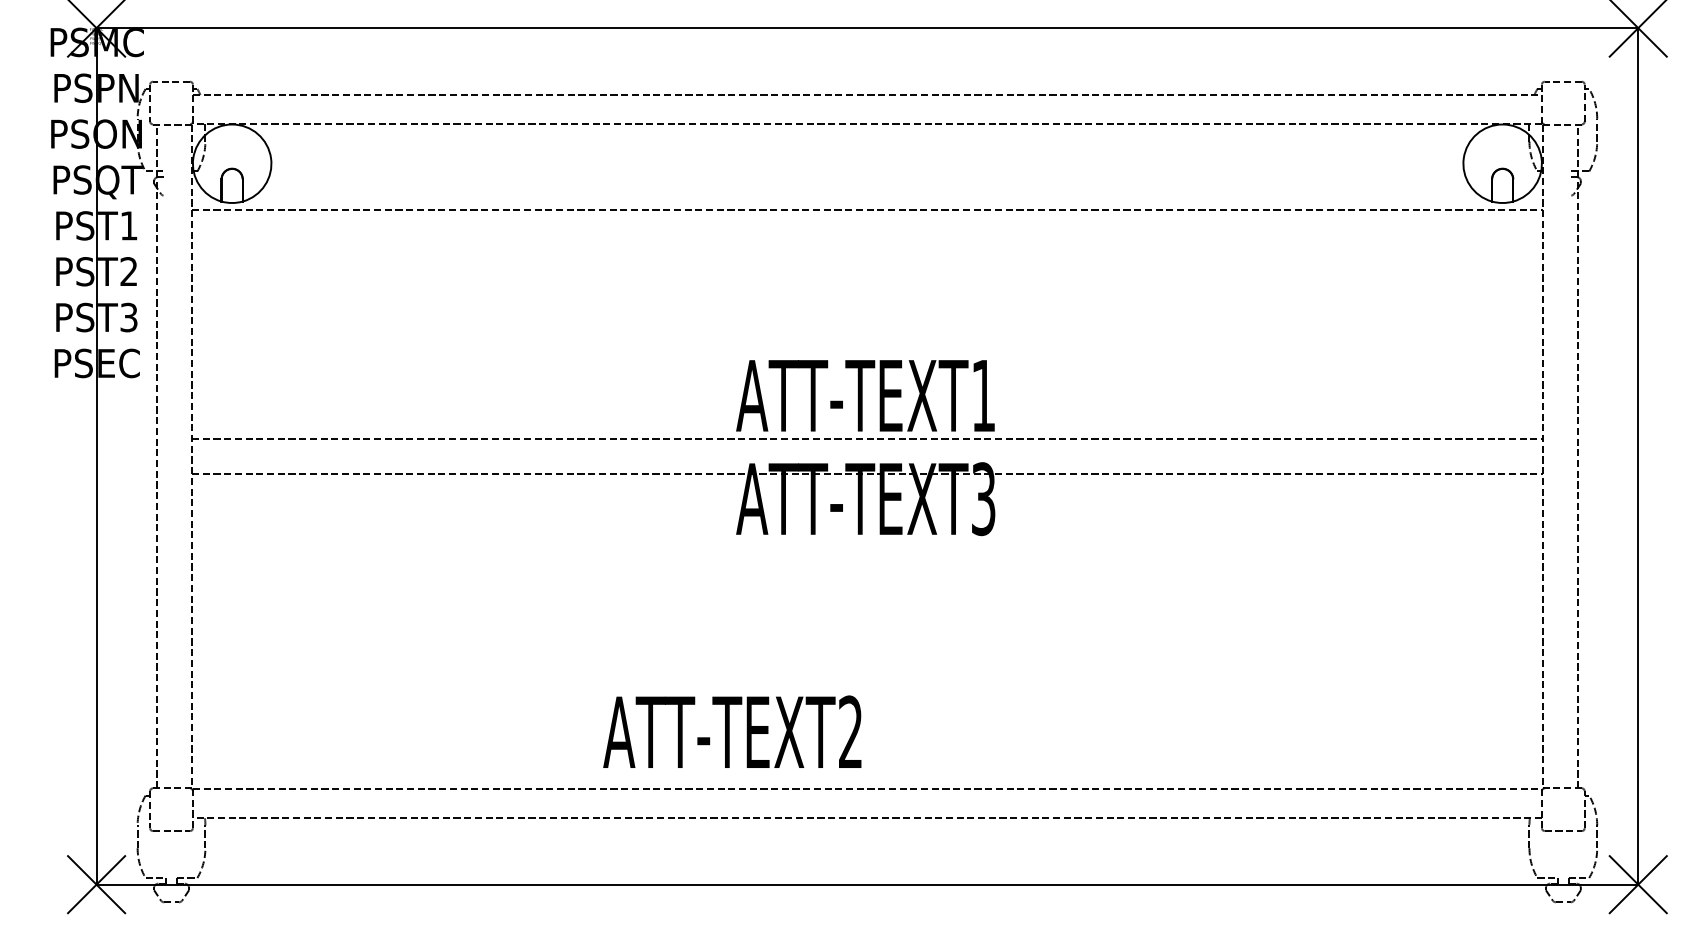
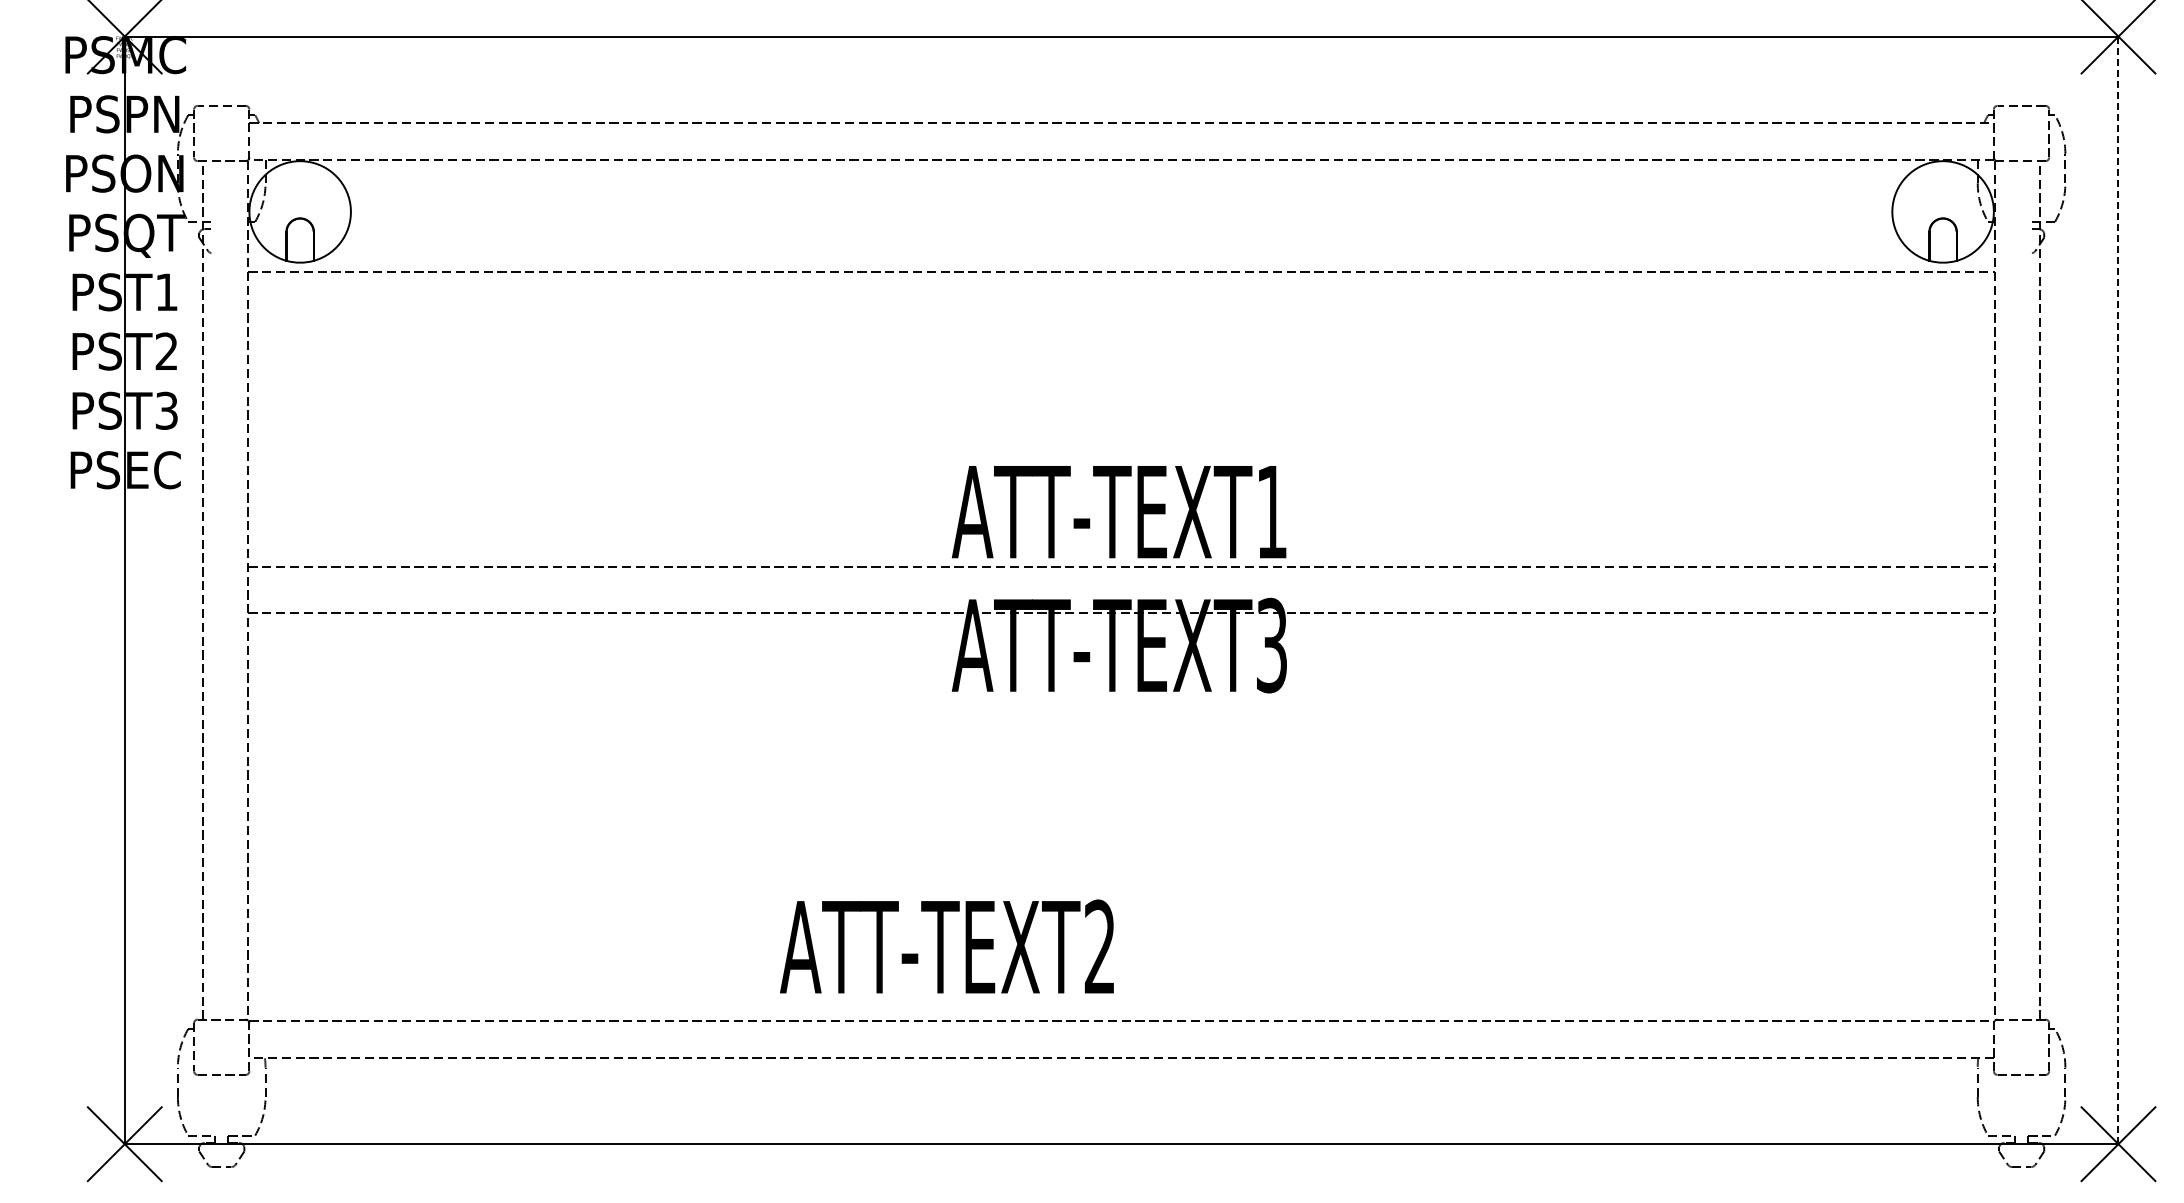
line: (1638, 456) -> (2118, 590), solid -> dashed

